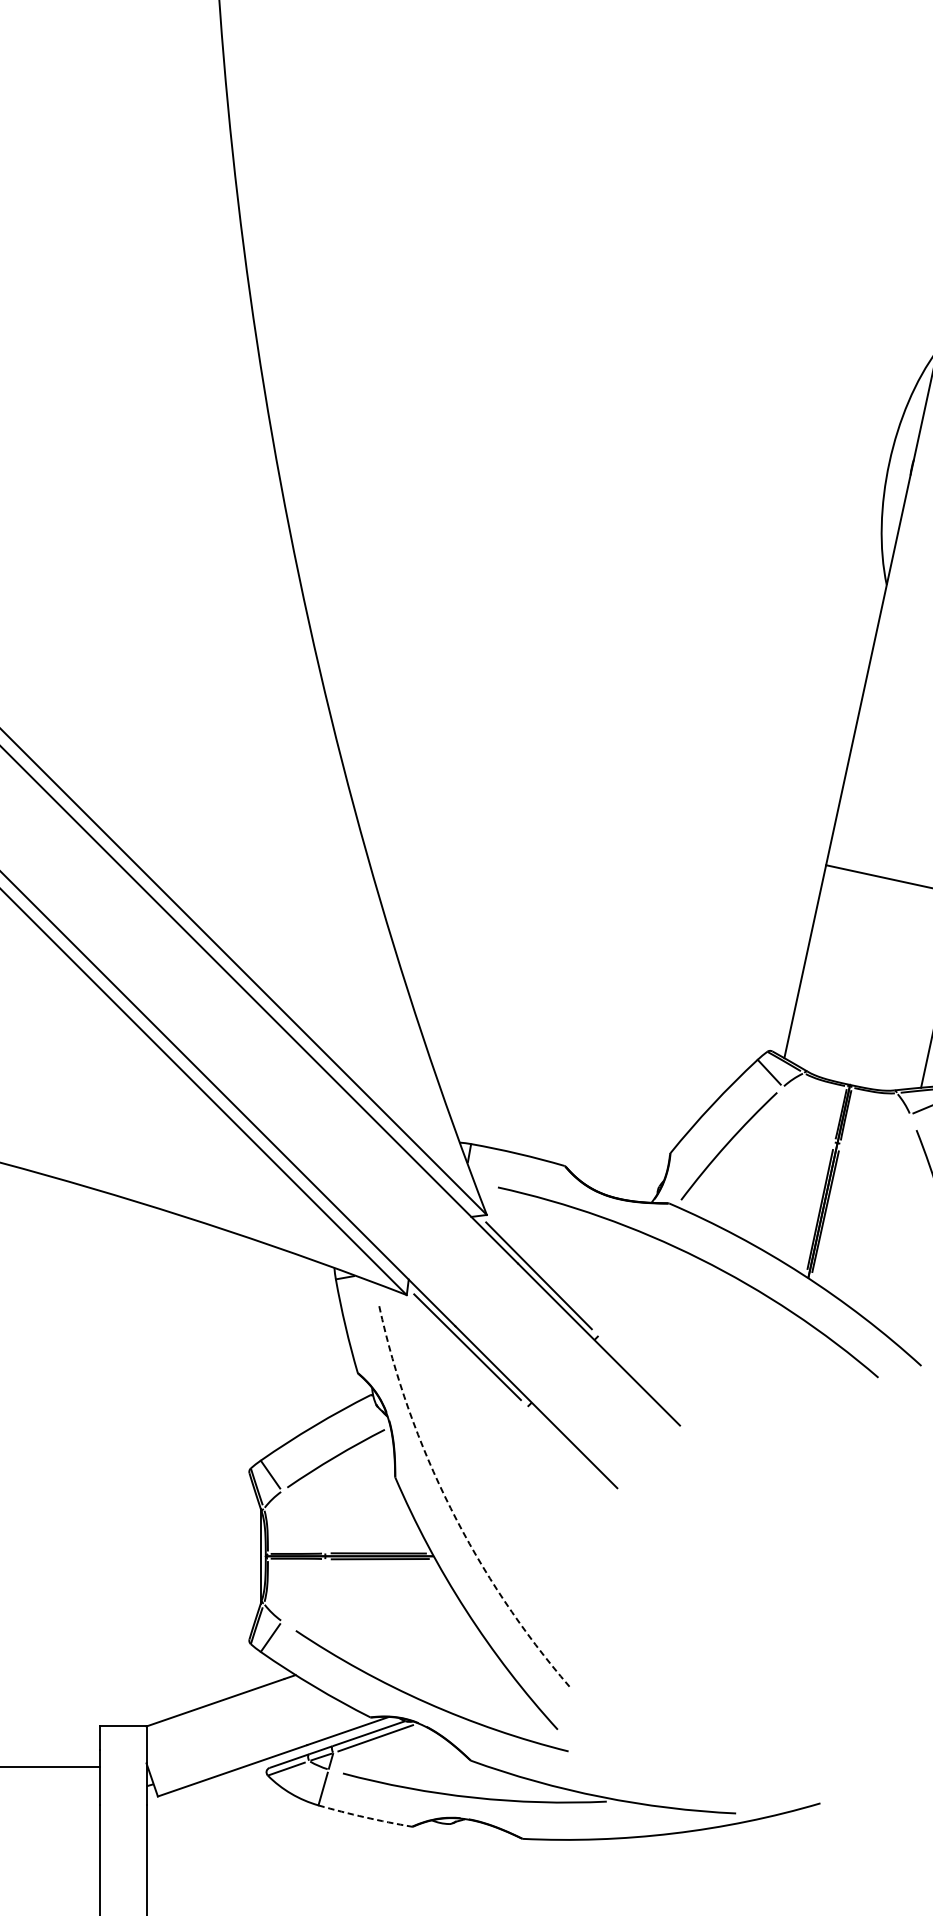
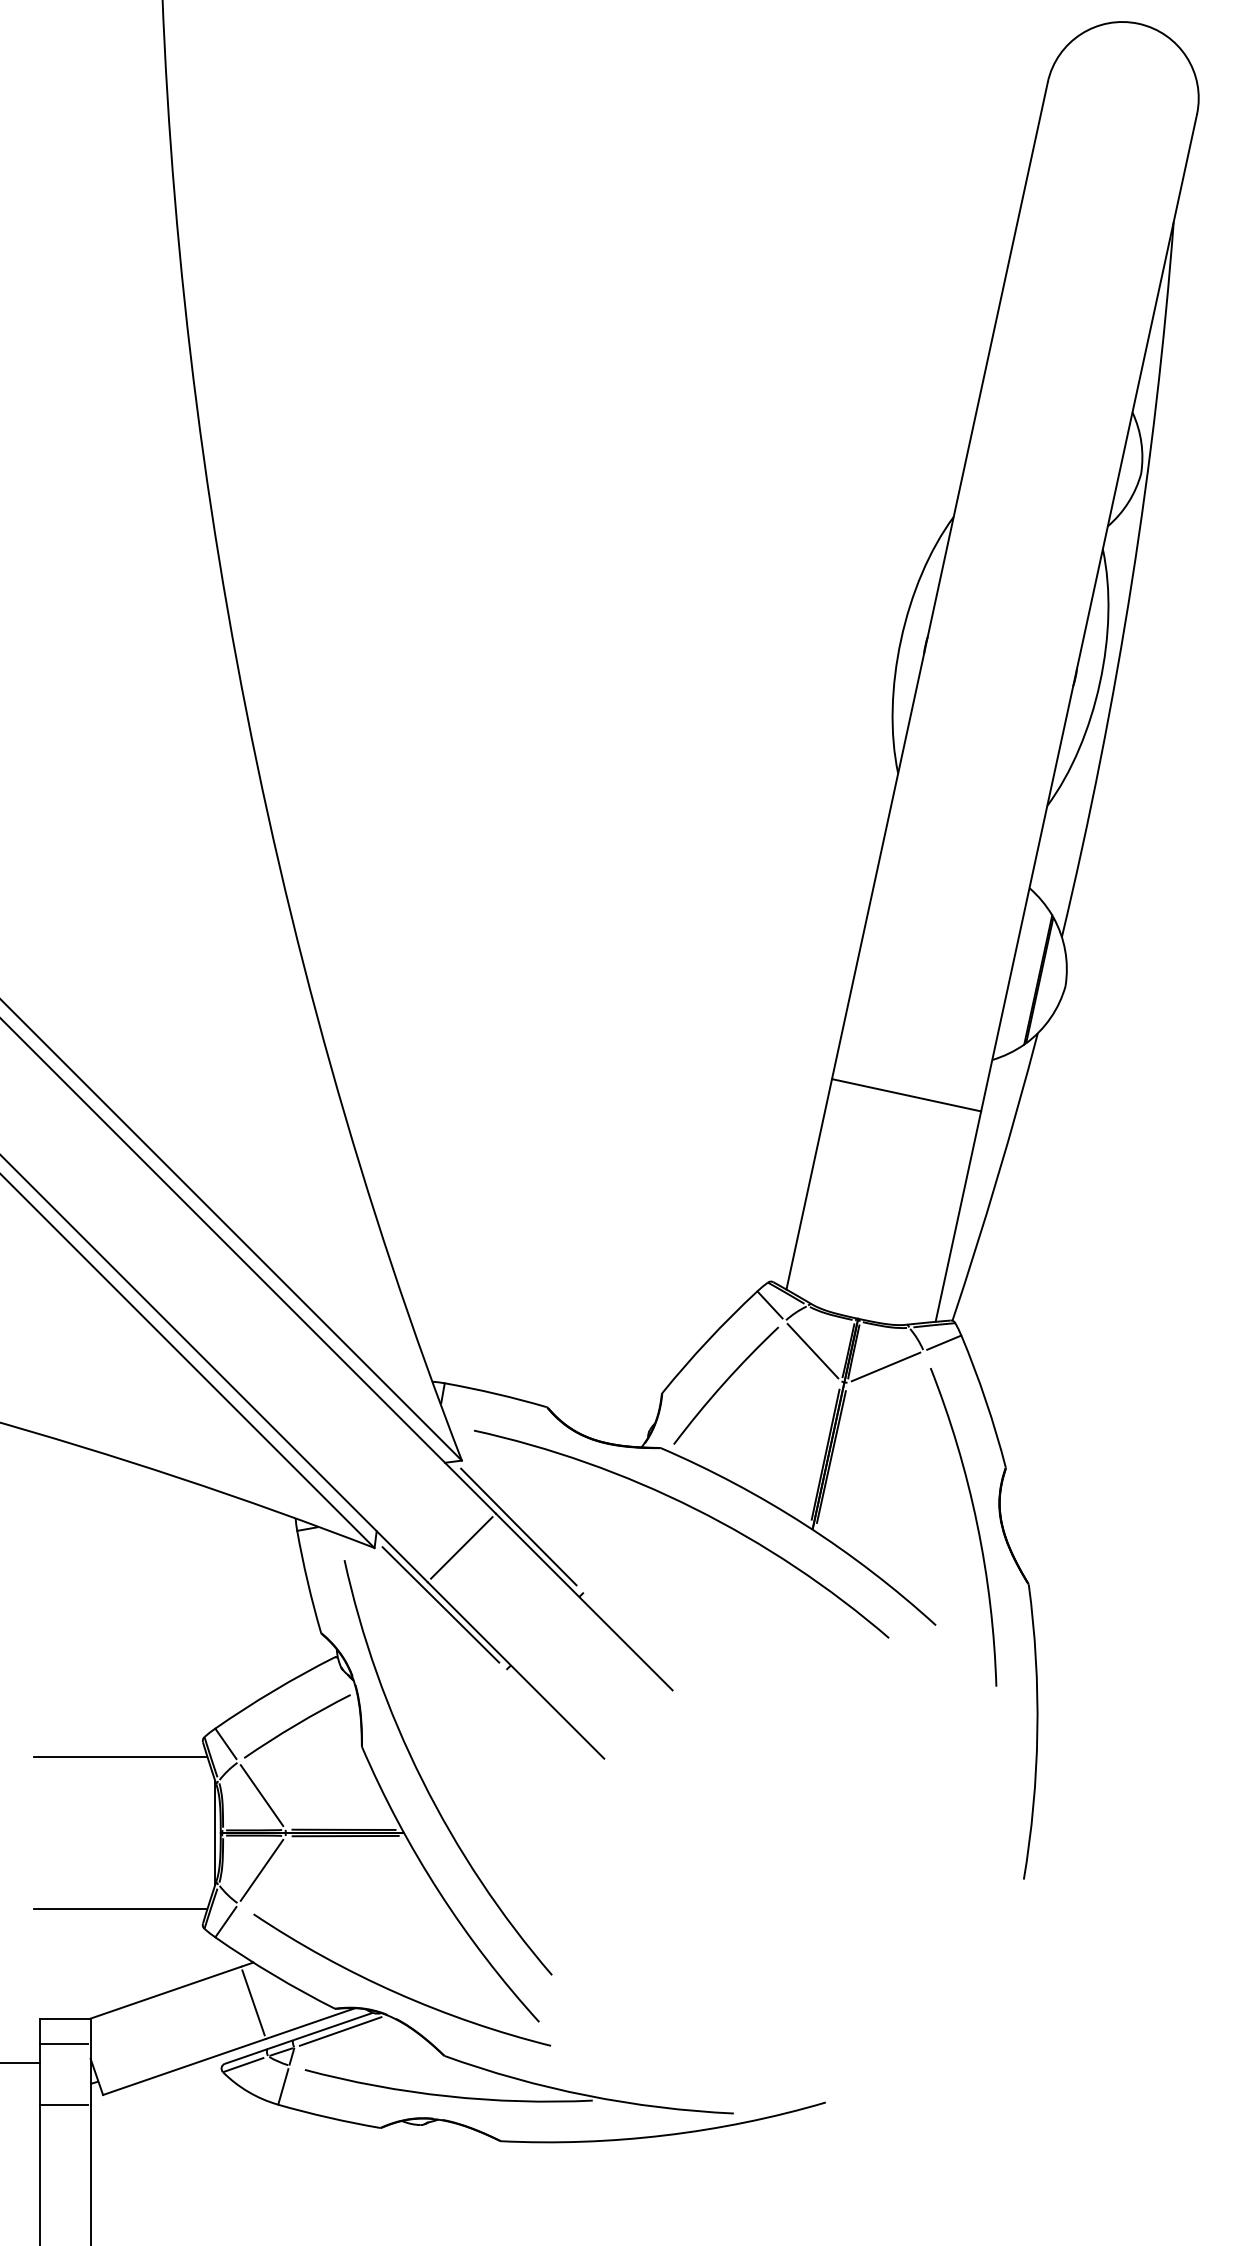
line: (808, 1114) -> (812, 1351), added
line: (875, 1128) -> (885, 1366), added
line: (486, 1294) -> (461, 1547), added
line: (173, 1486) -> (120, 1756), added
arc: (450, 1508) -> (422, 1780), dashed -> solid
line: (303, 1521) -> (261, 1795), added
line: (303, 1589) -> (261, 1869), added
line: (173, 1626) -> (120, 1909), added
line: (295, 1711) -> (253, 2002), added
line: (123, 1750) -> (65, 2044), added
line: (123, 1805) -> (65, 2104), added
arc: (365, 1817) -> (329, 2117), dashed -> solid

